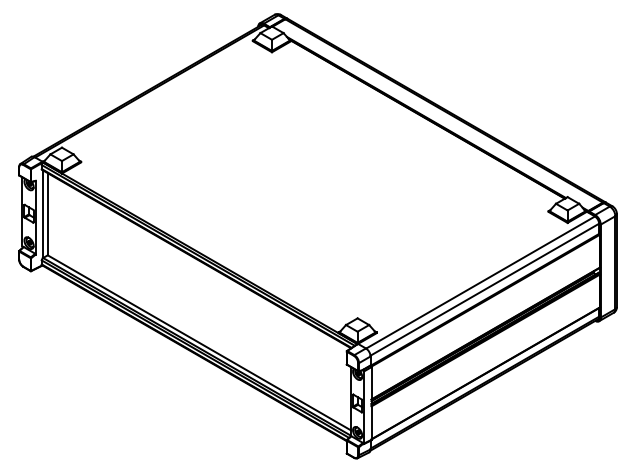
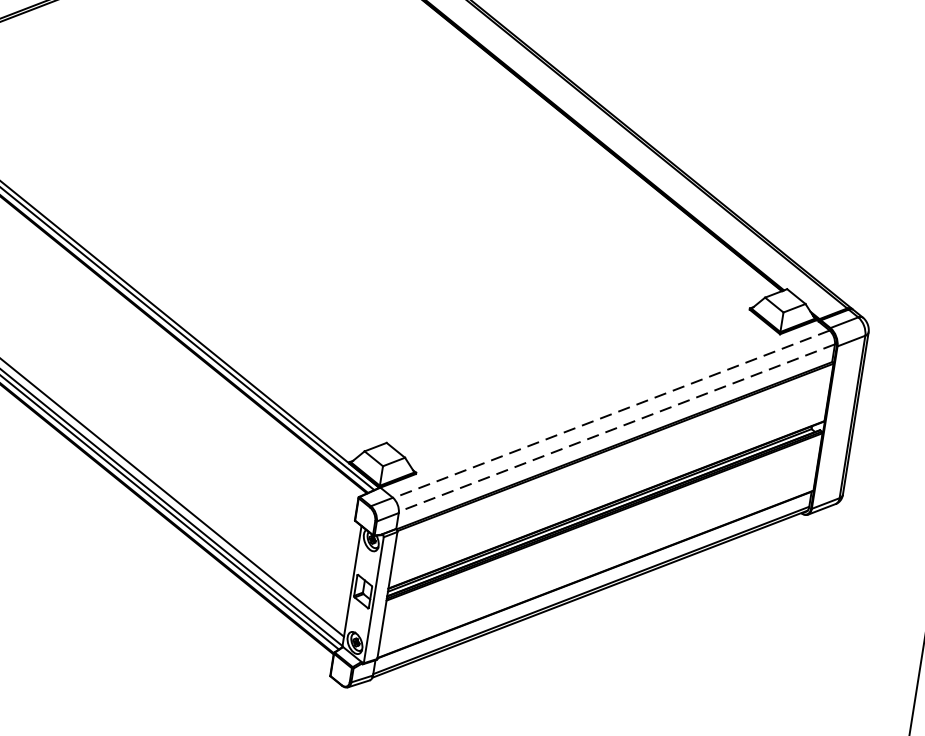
line: (480, 282) -> (611, 414), solid -> dashed
line: (484, 289) -> (616, 427), solid -> dashed

